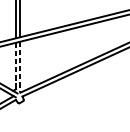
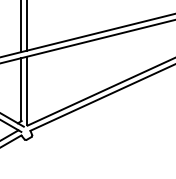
line: (15, 66) -> (21, 89), dashed -> solid
line: (20, 67) -> (27, 91), dashed -> solid

